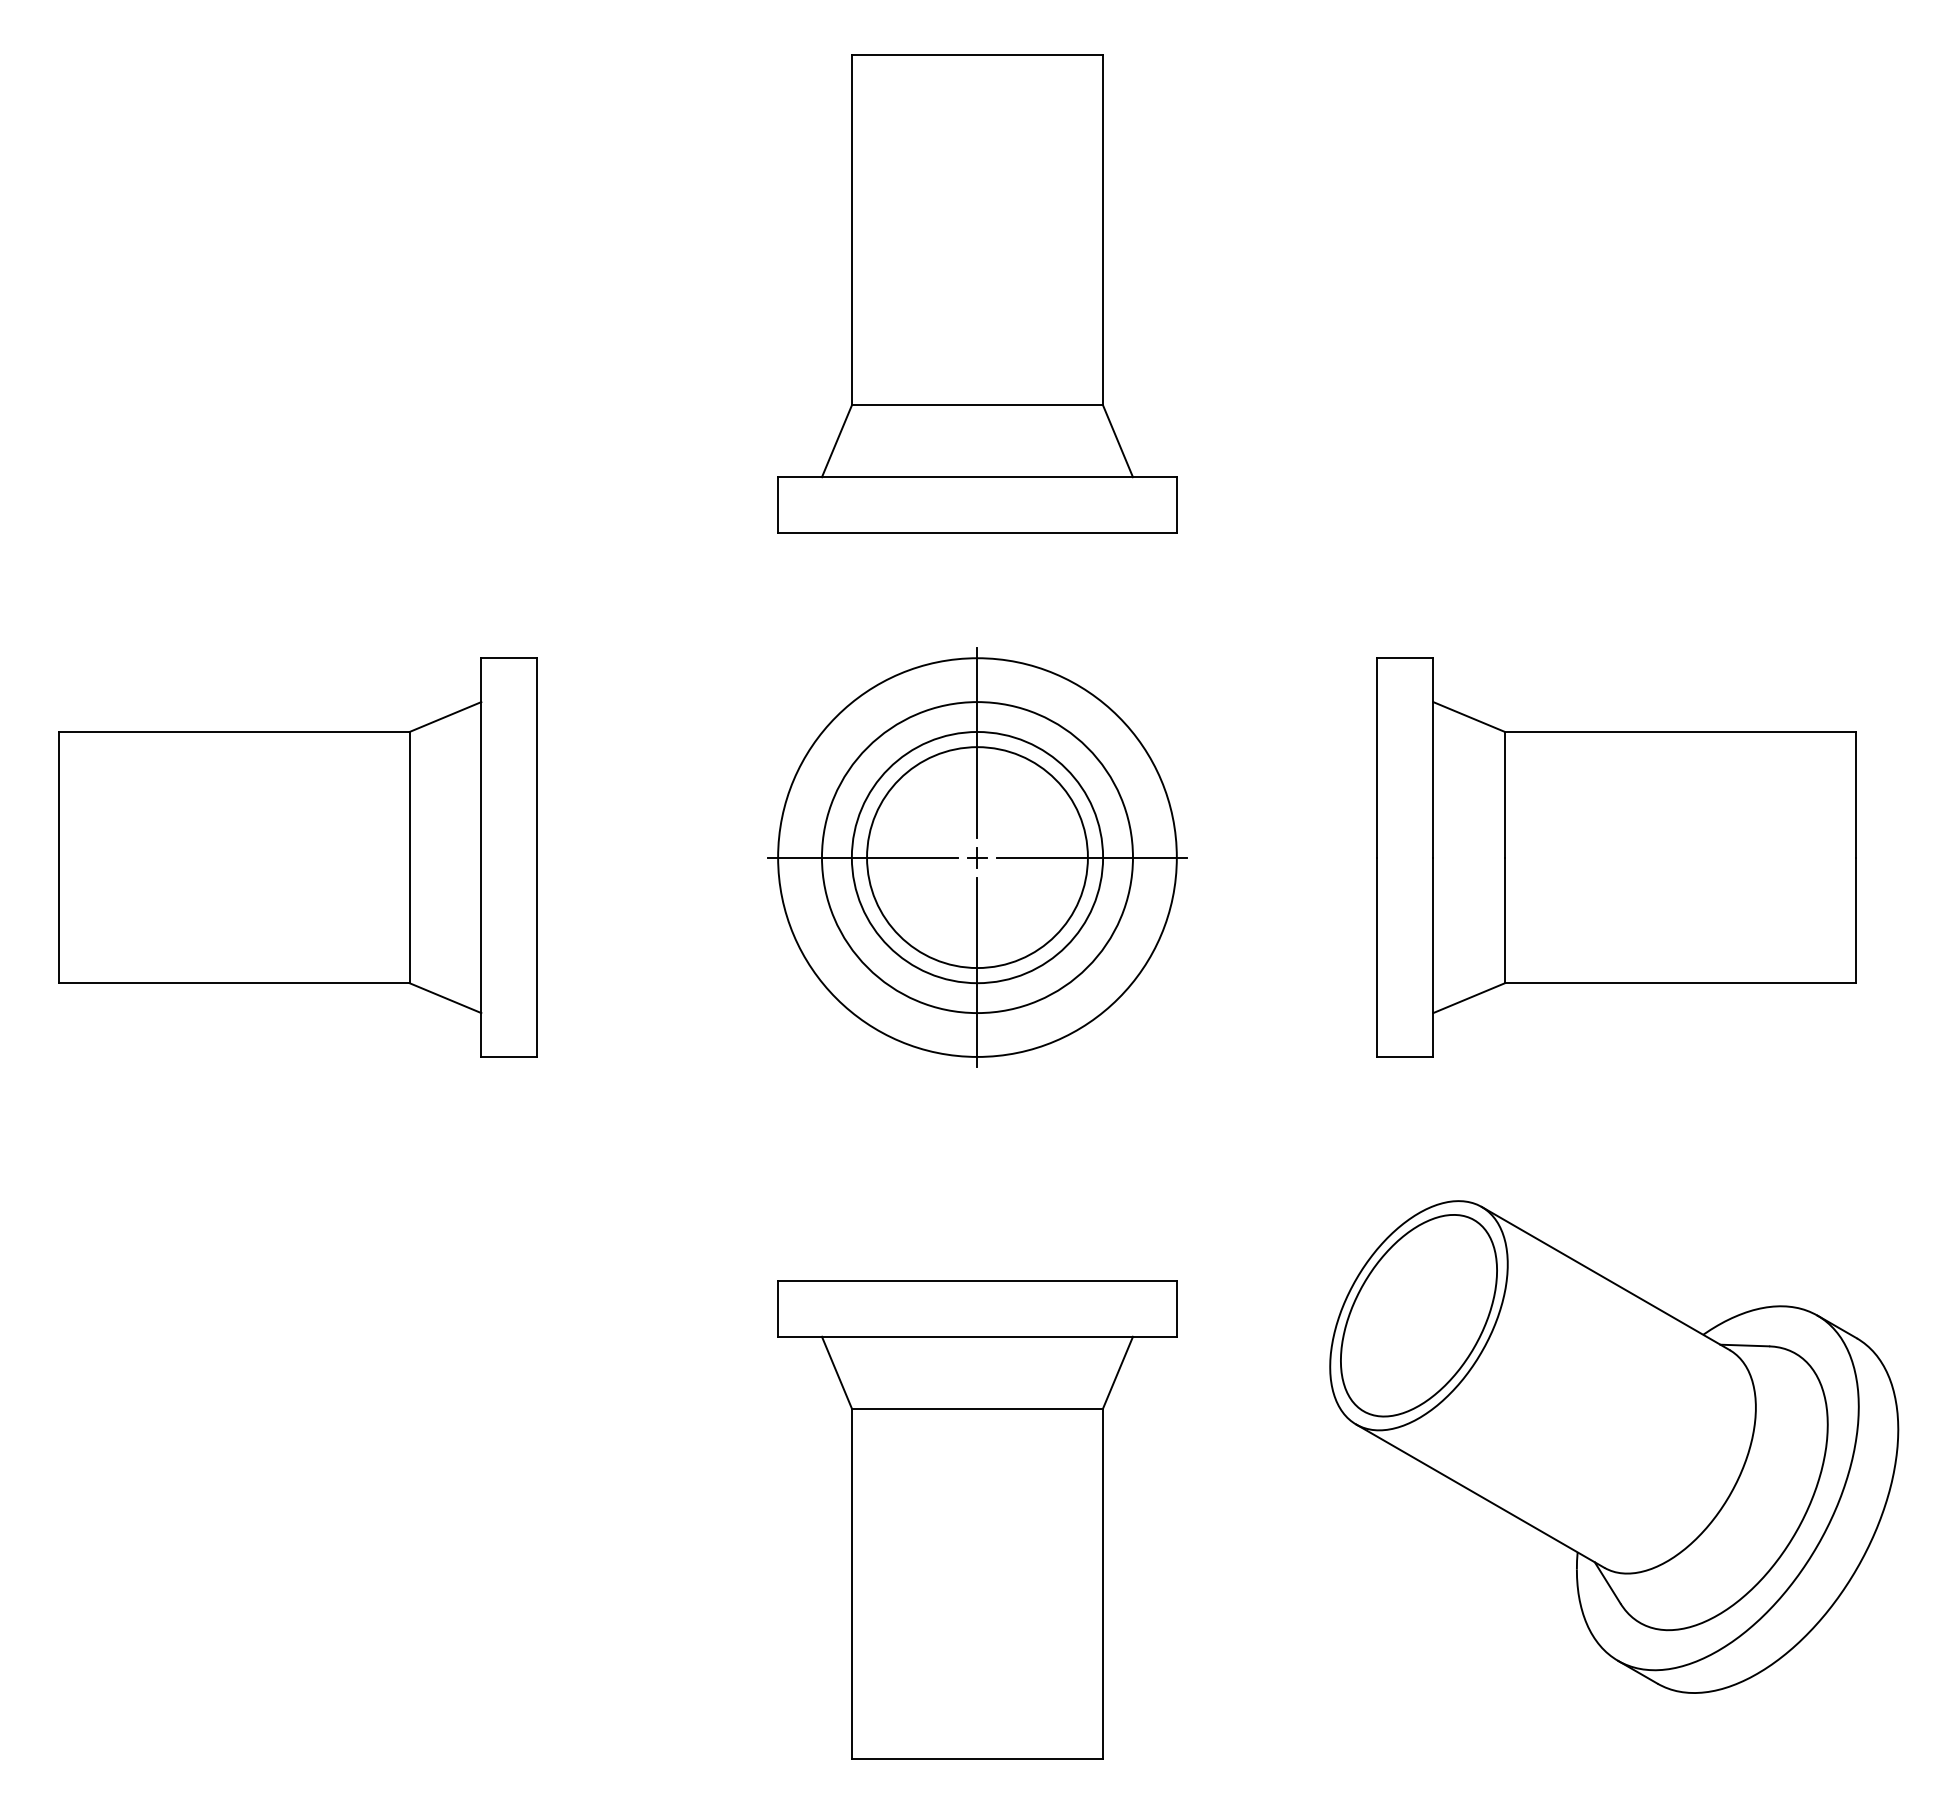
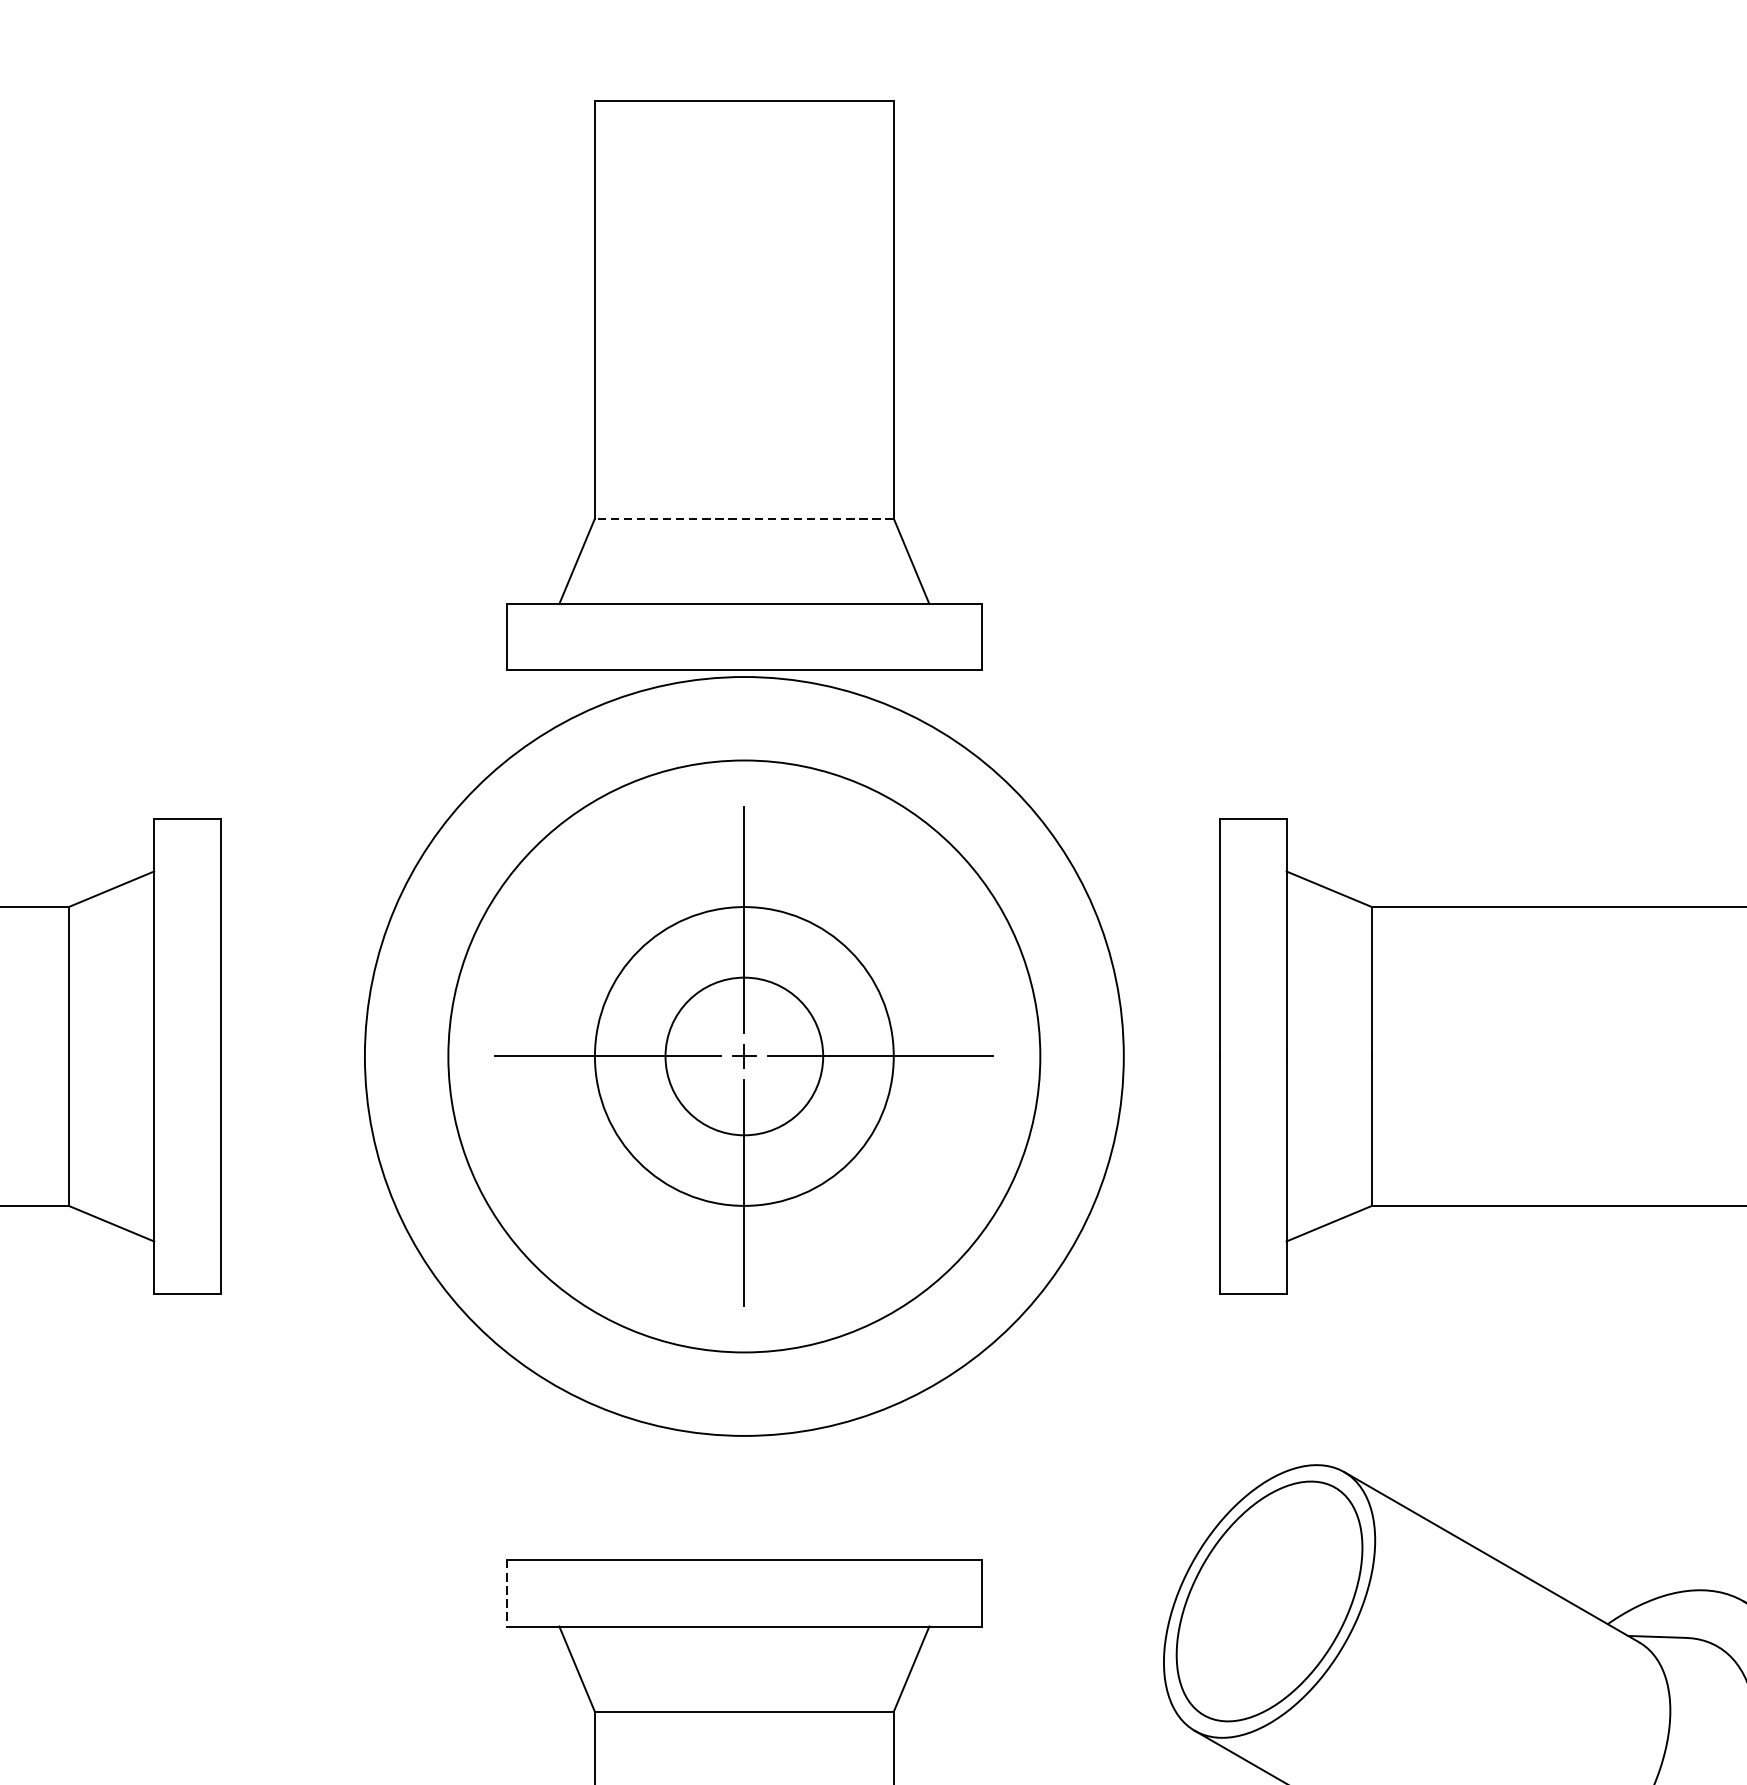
line: (977, 405) -> (744, 518), solid -> dashed
circle: (976, 857) -> (743, 1056), size x1.6
circle: (977, 857) -> (744, 1056), size x0.6
circle: (977, 857) -> (744, 1056), size x1.6
line: (778, 1308) -> (507, 1592), solid -> dashed

